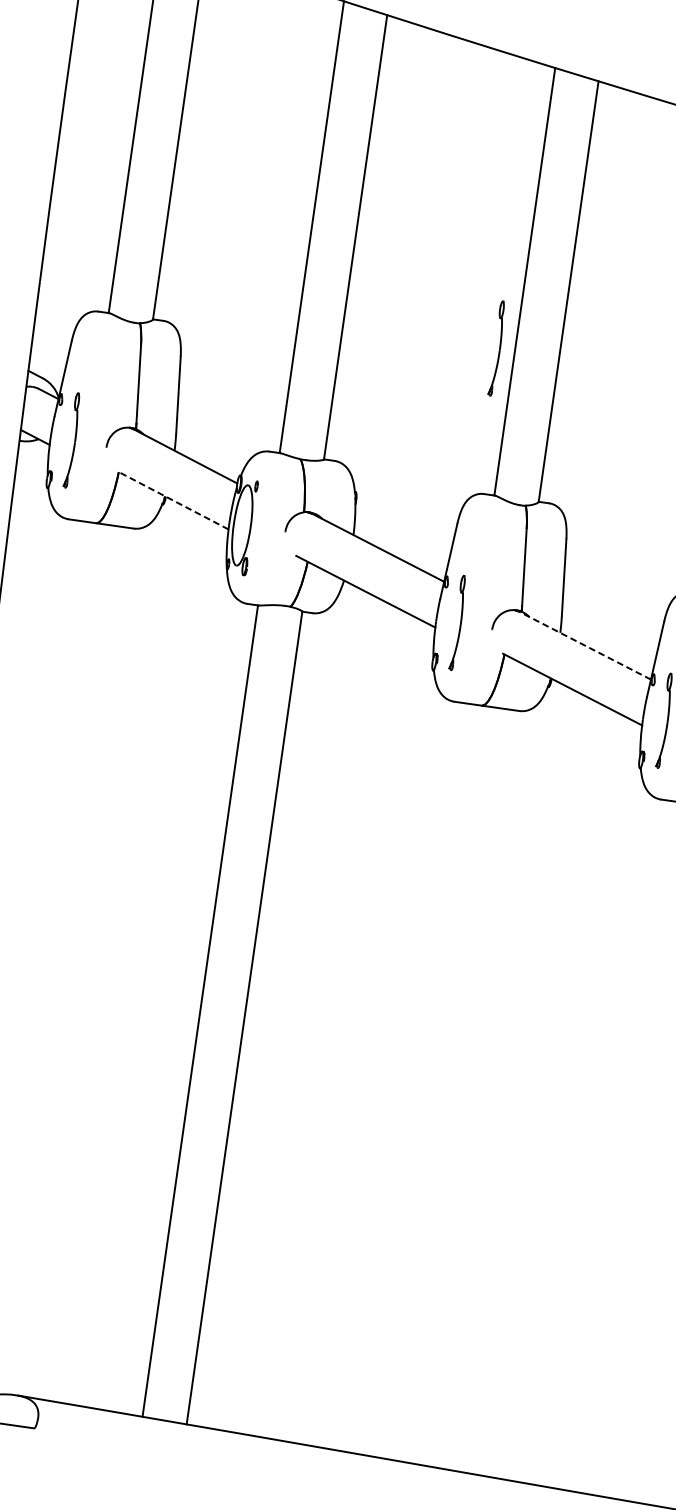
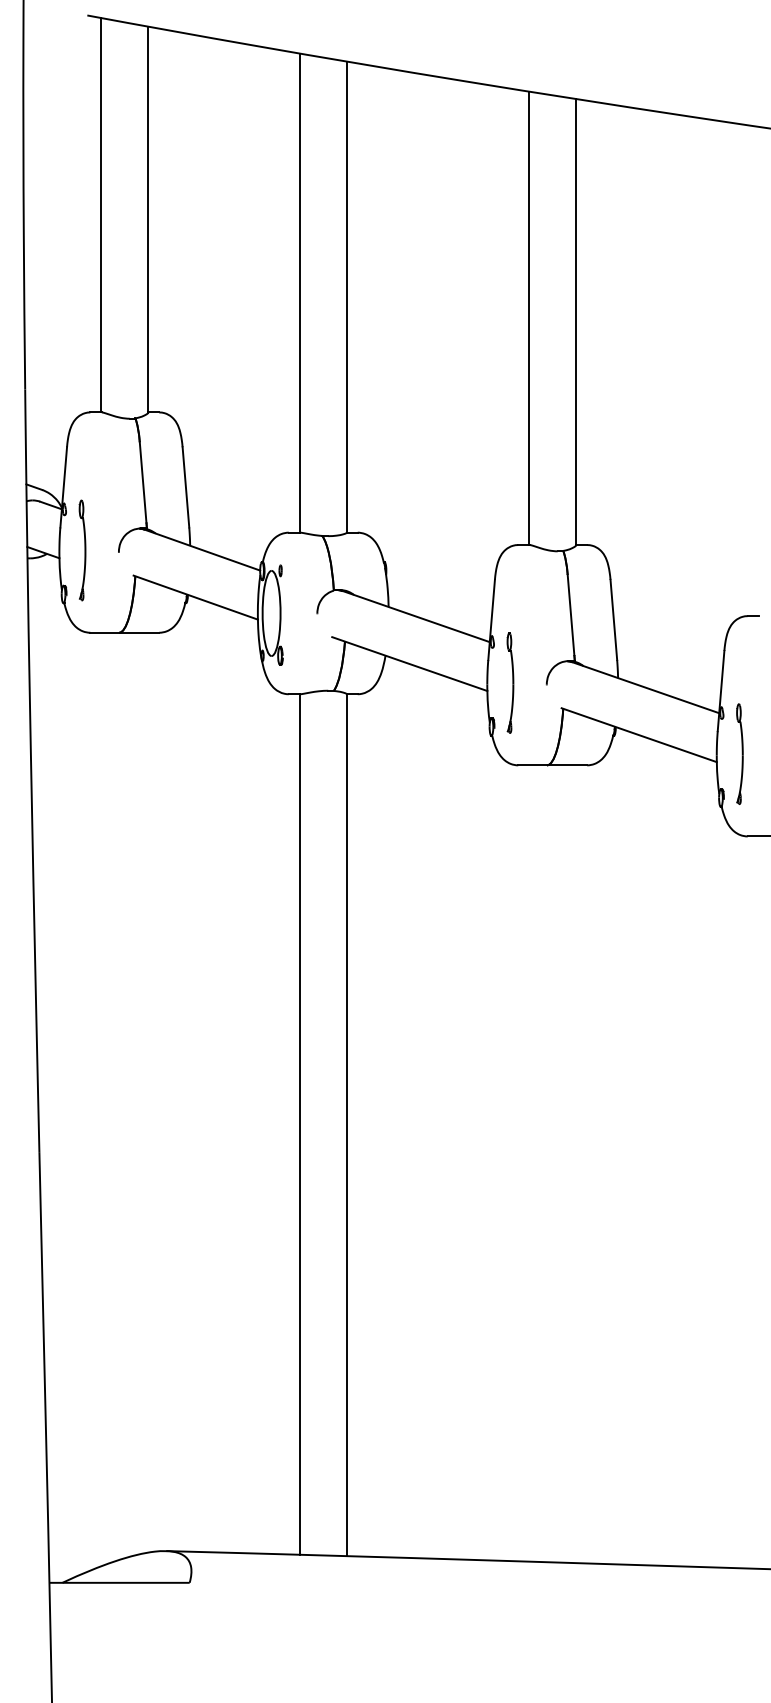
part: (497, 348) -> (510, 391), removed
line: (172, 500) -> (195, 597), dashed -> solid
line: (584, 645) -> (645, 687), dashed -> solid

